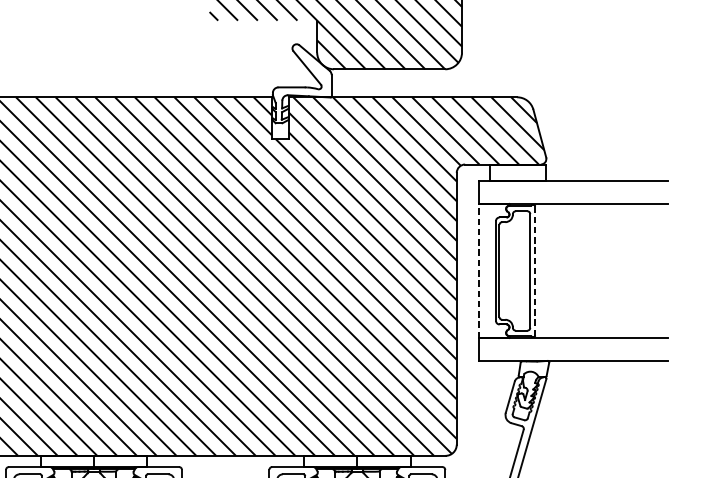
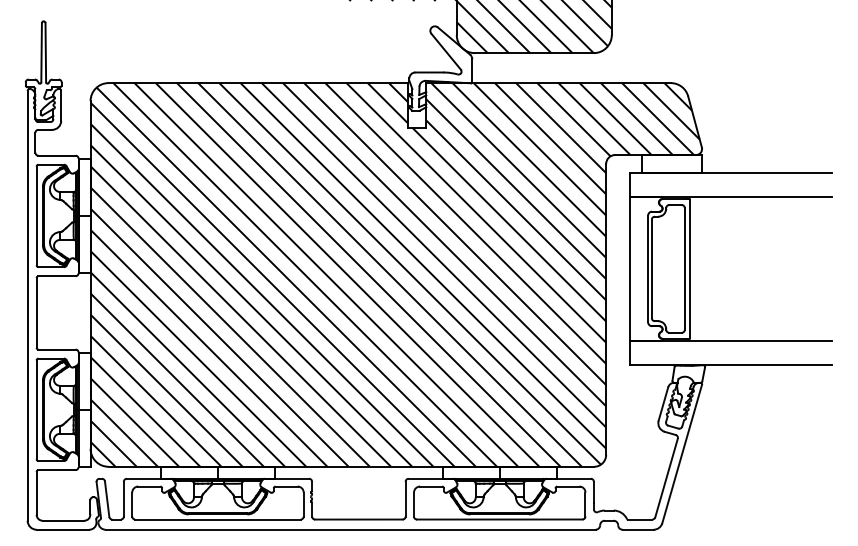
line: (479, 270) -> (630, 268), dashed -> solid
line: (535, 271) -> (690, 269), dashed -> solid

